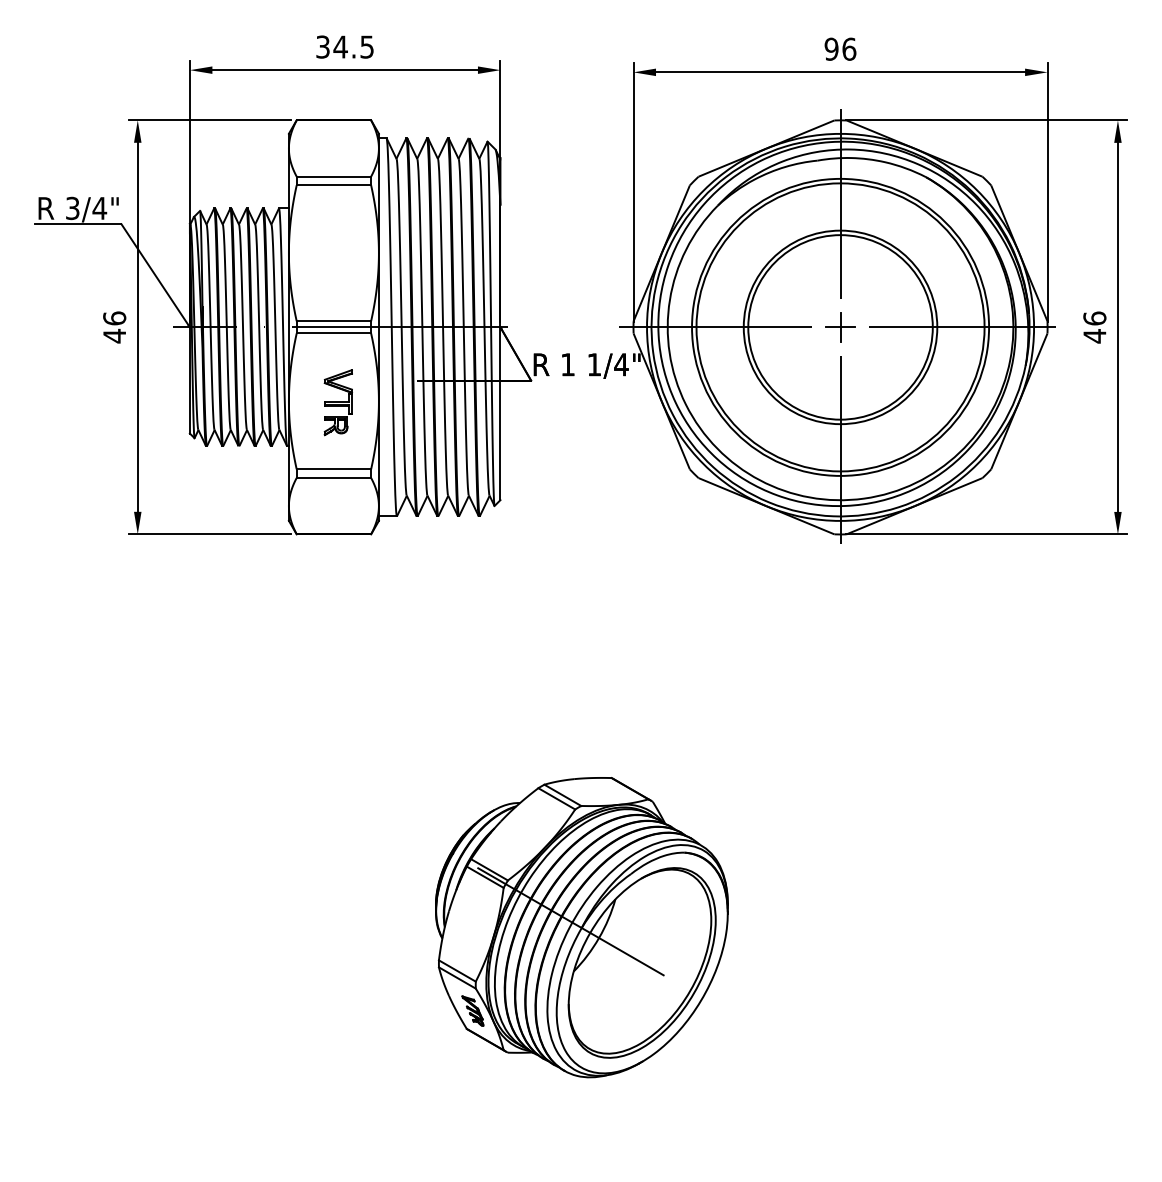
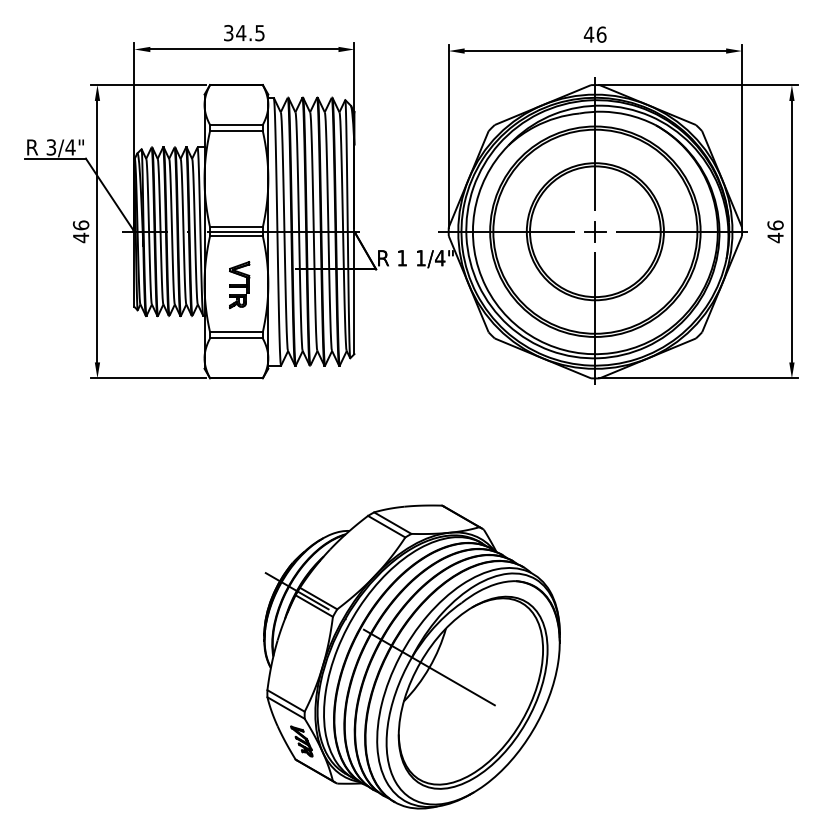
text: (831, 48) -> (588, 34), 96 -> 46
part: (581, 927) -> (411, 656), size x1.43

